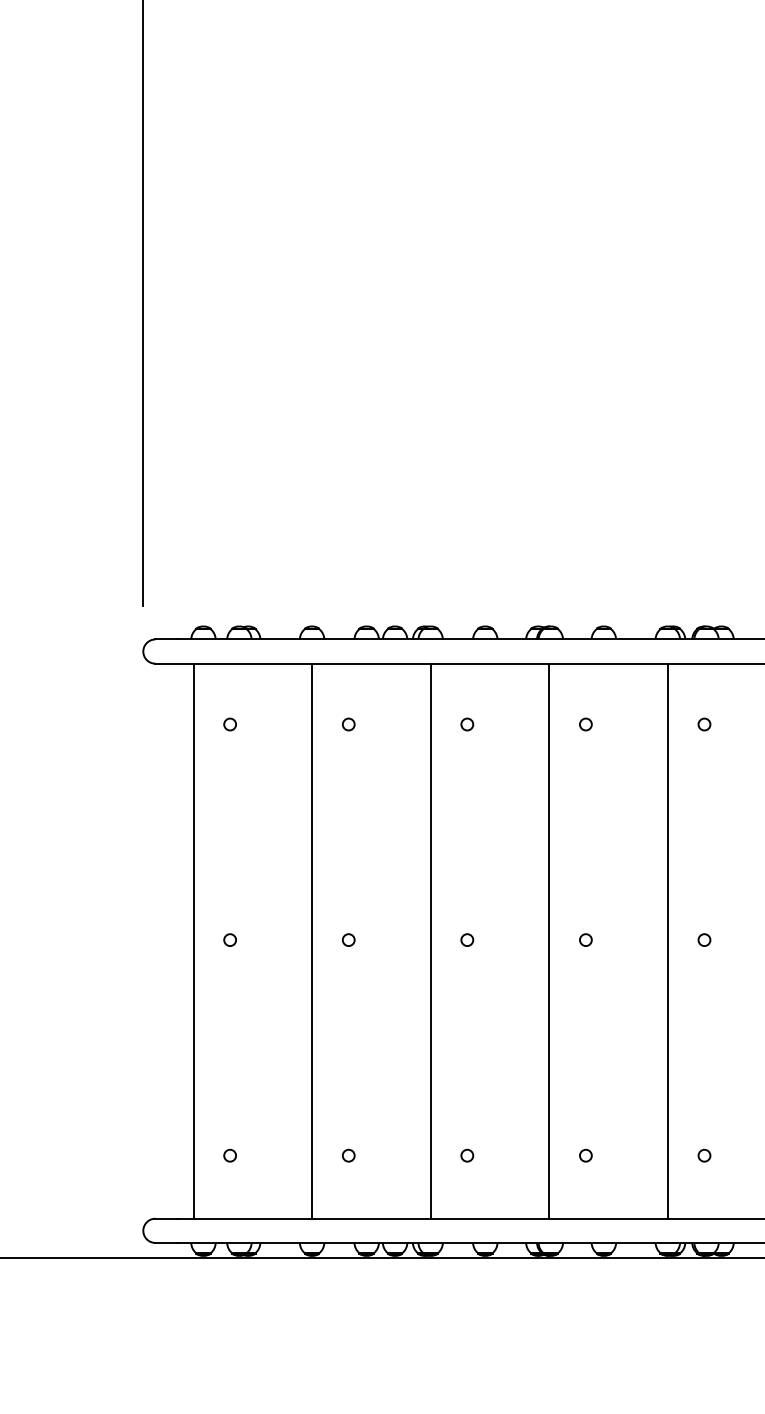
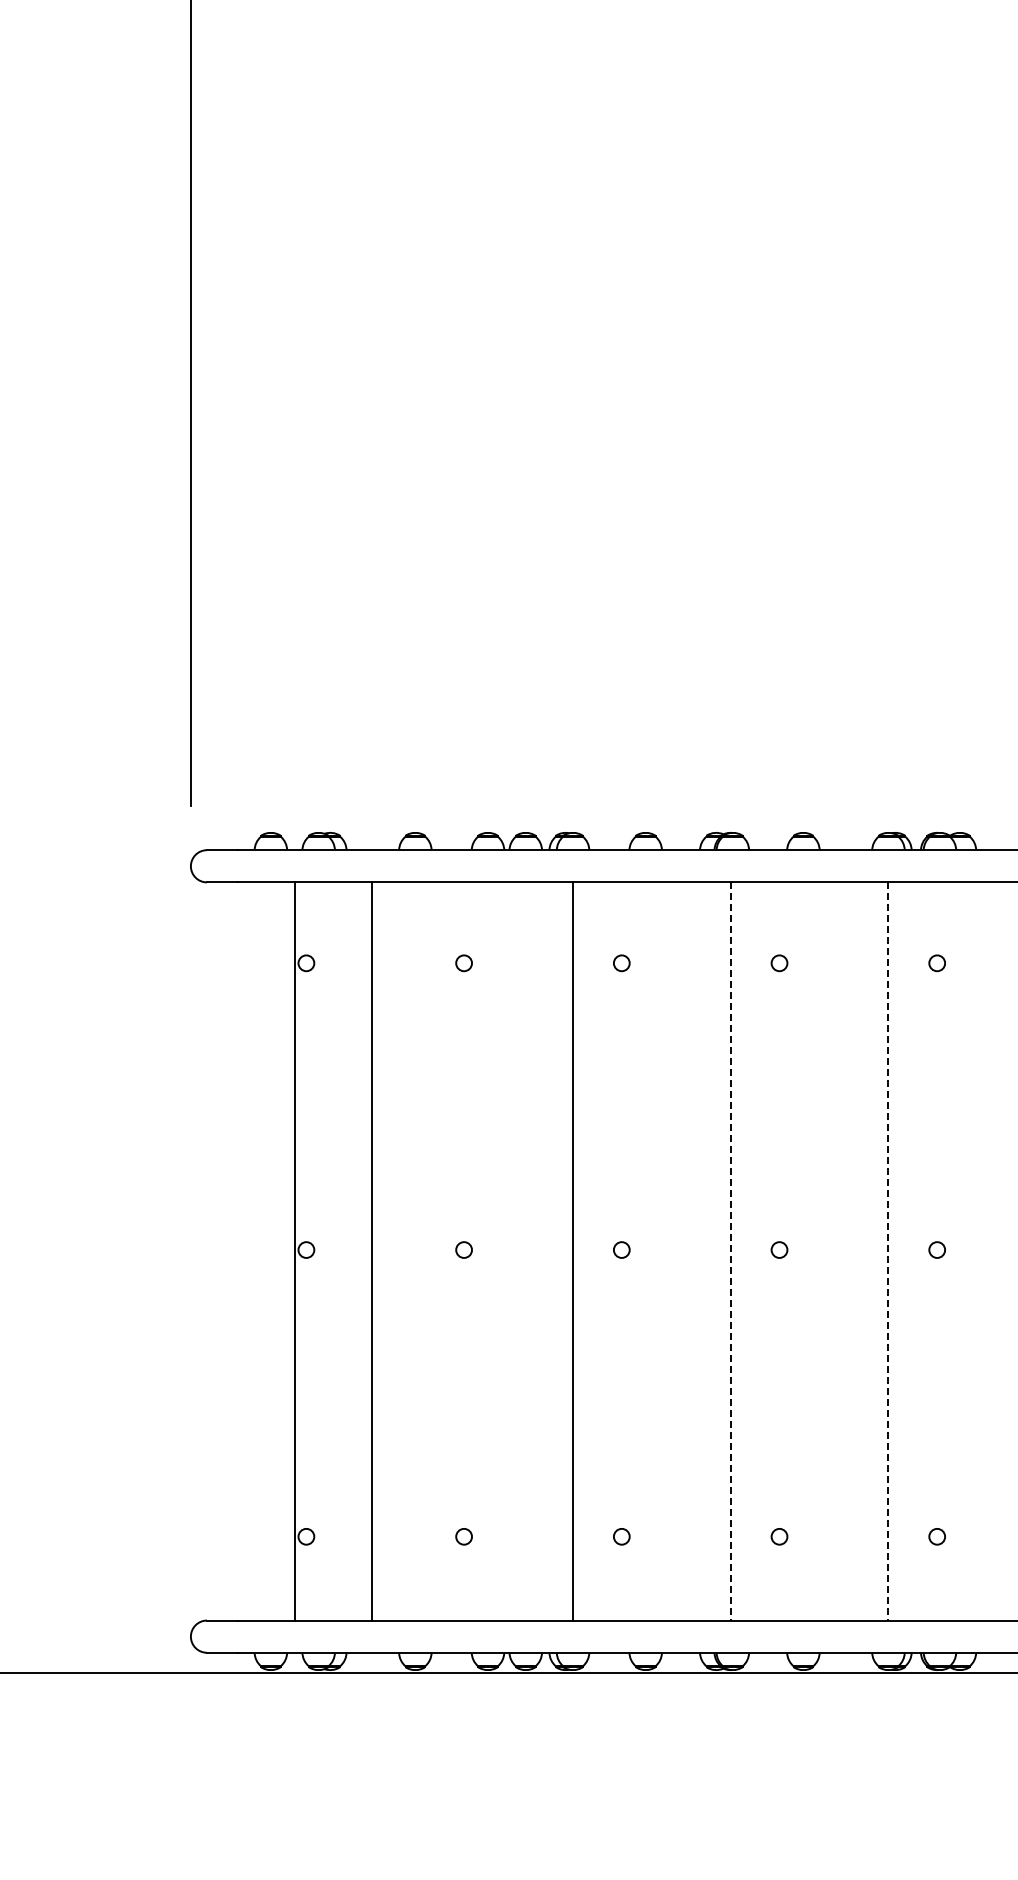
line: (193, 941) -> (294, 1251), moved
line: (312, 941) -> (372, 1251), moved
line: (549, 941) -> (730, 1251), solid -> dashed
line: (667, 941) -> (888, 1251), solid -> dashed

